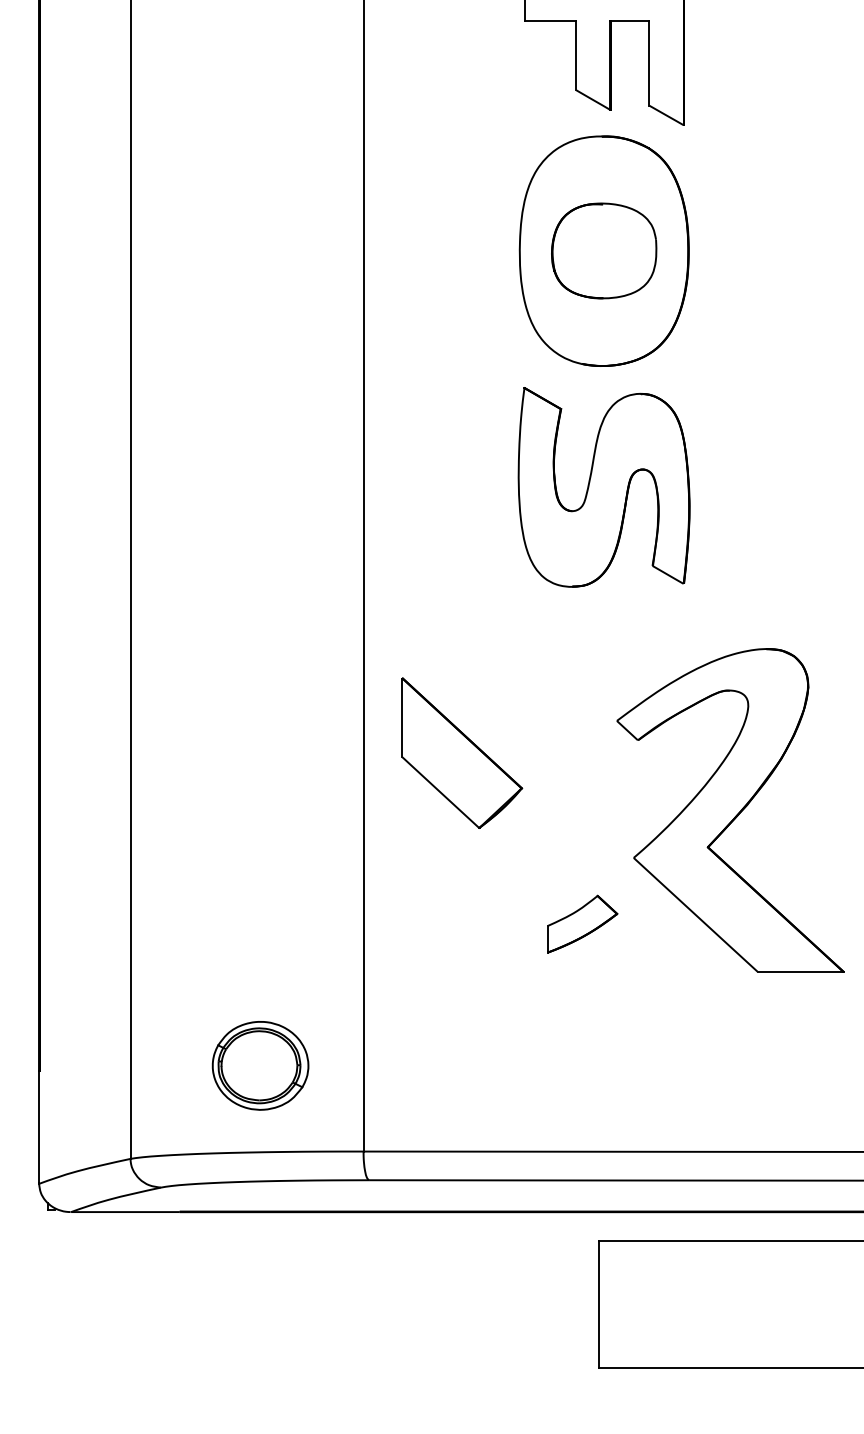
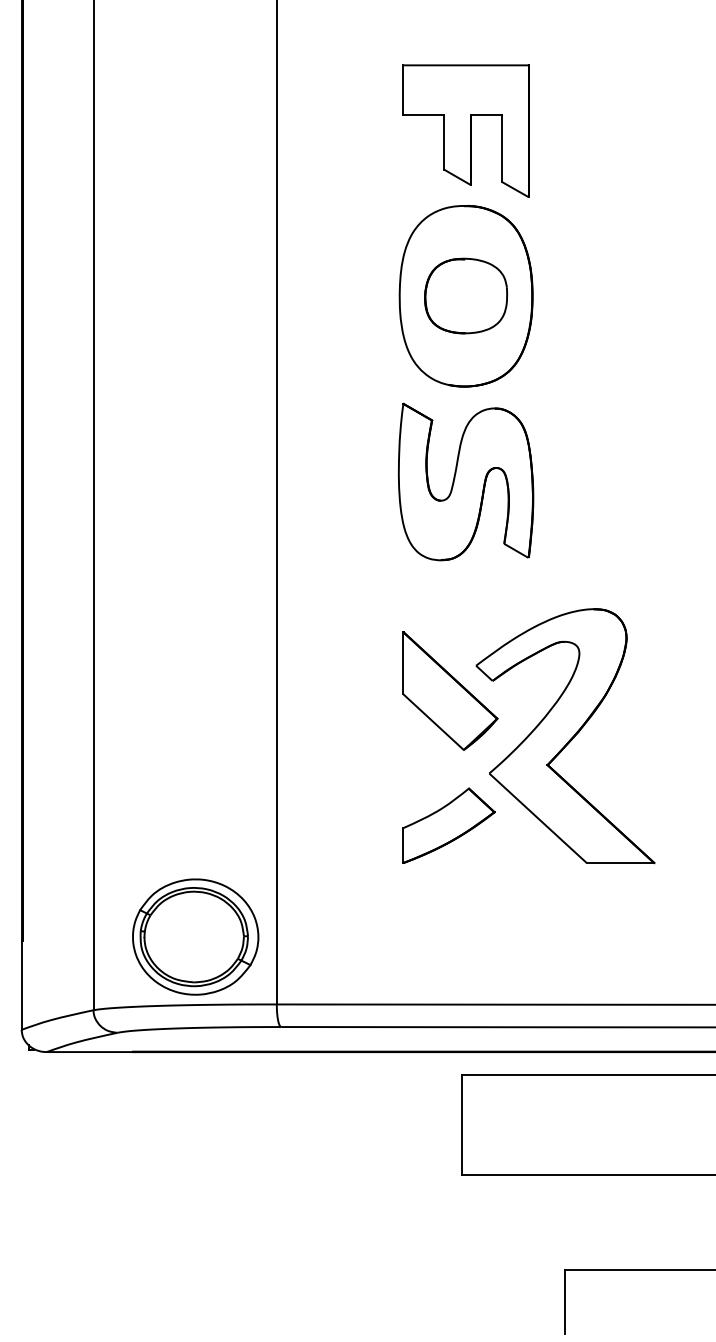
part: (462, 752) -> (450, 690), moved
part: (581, 924) -> (448, 825), size x1.67
part: (260, 1065) -> (195, 936), size x1.67

